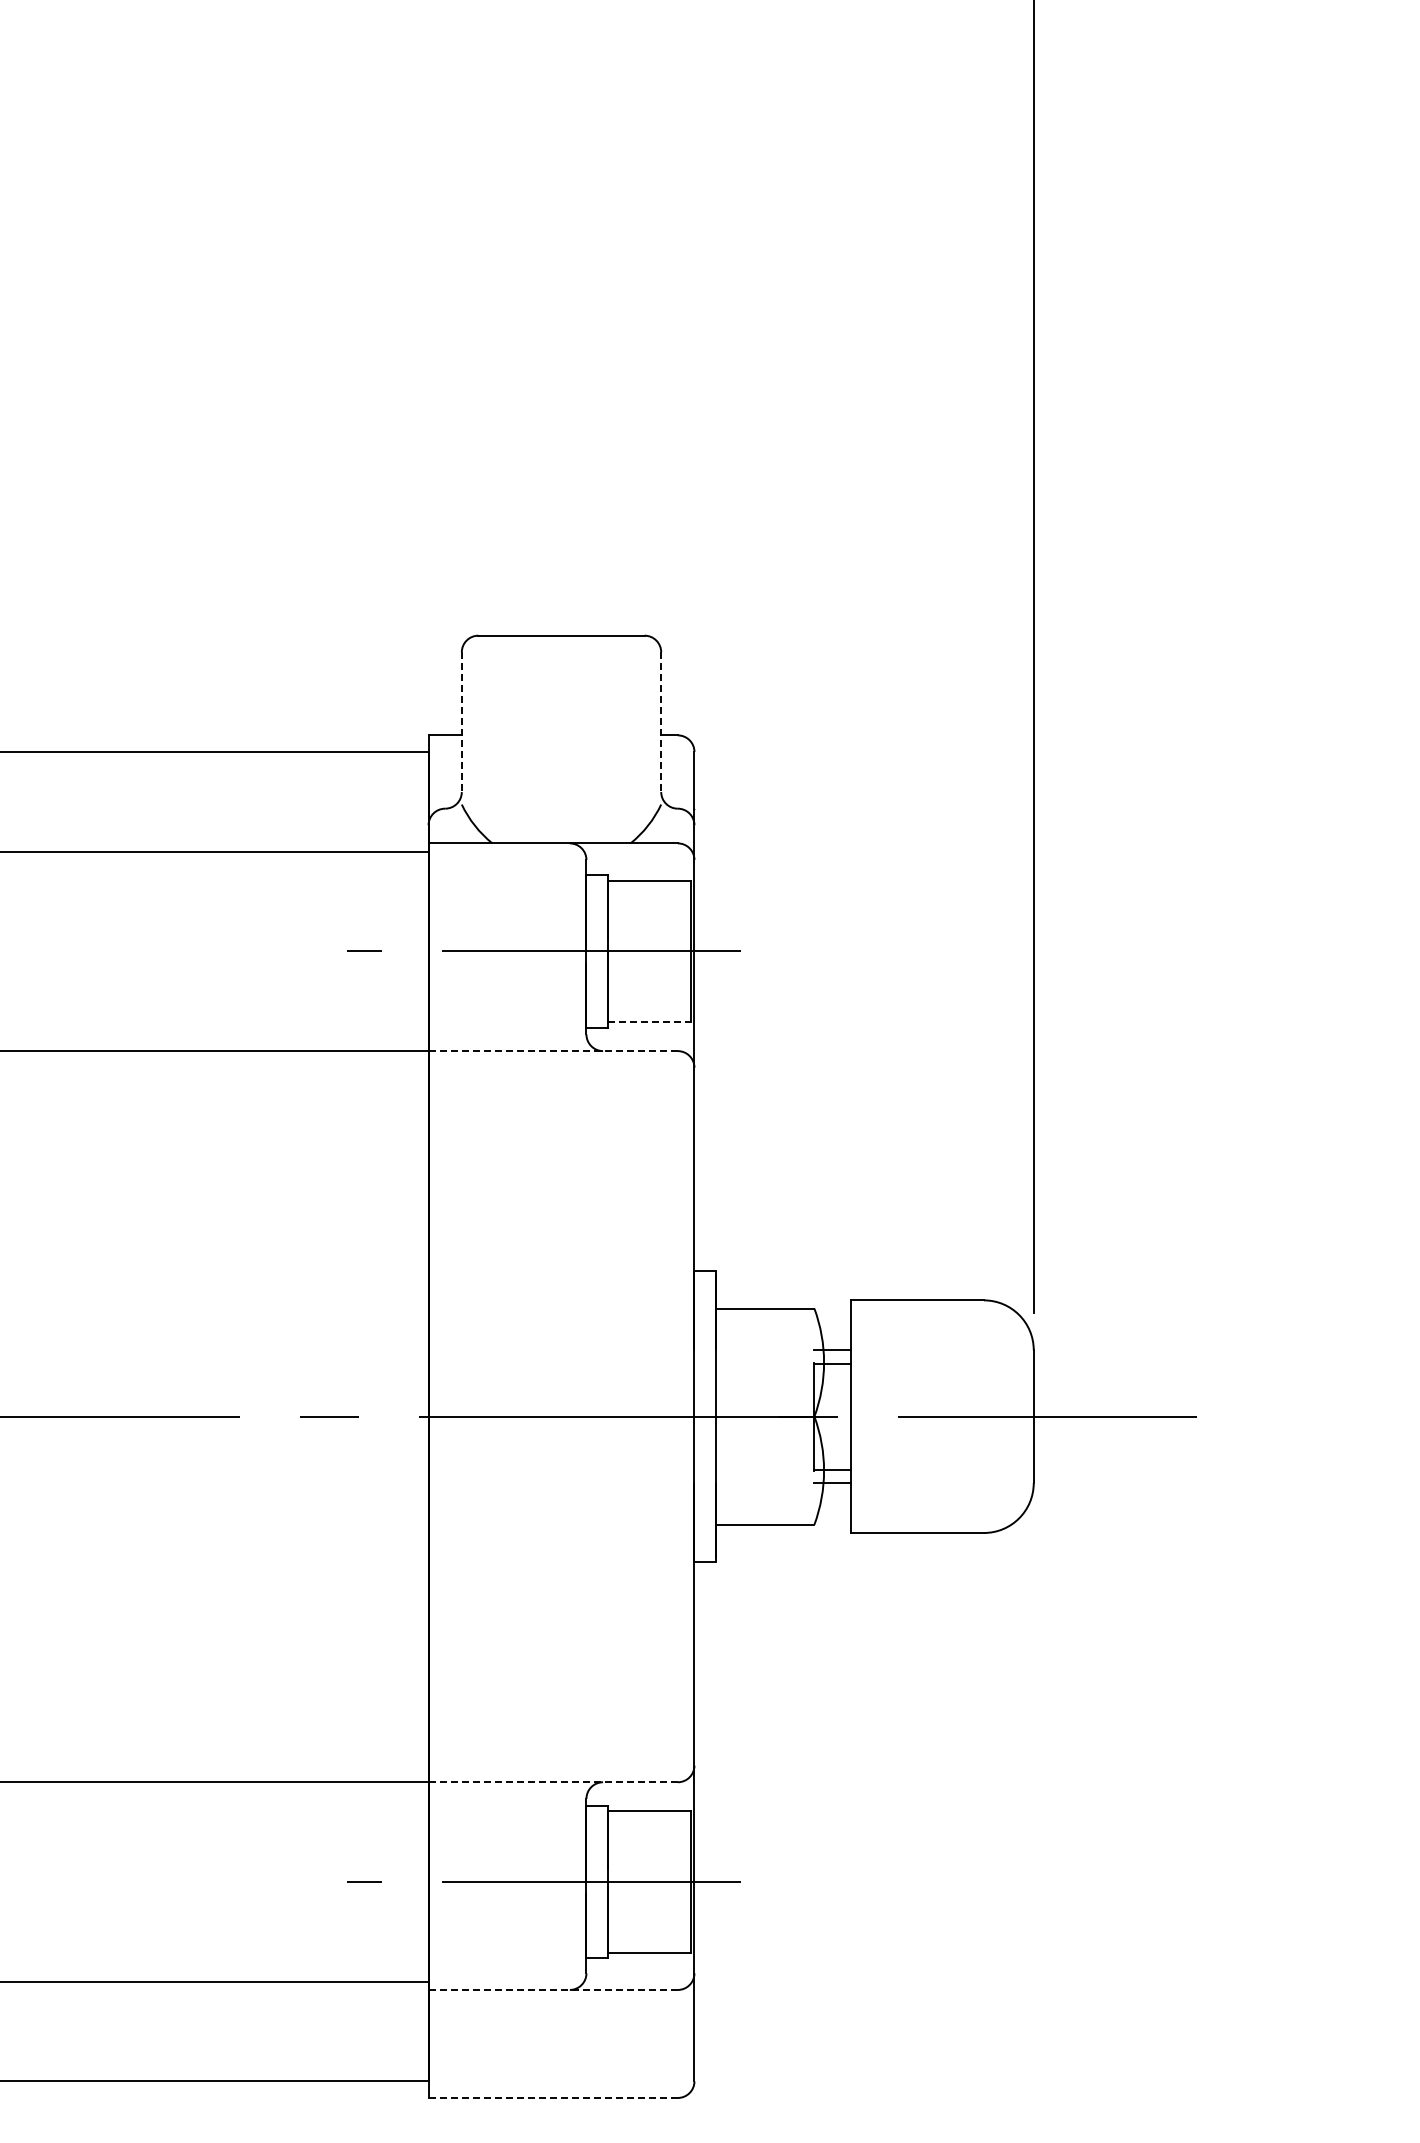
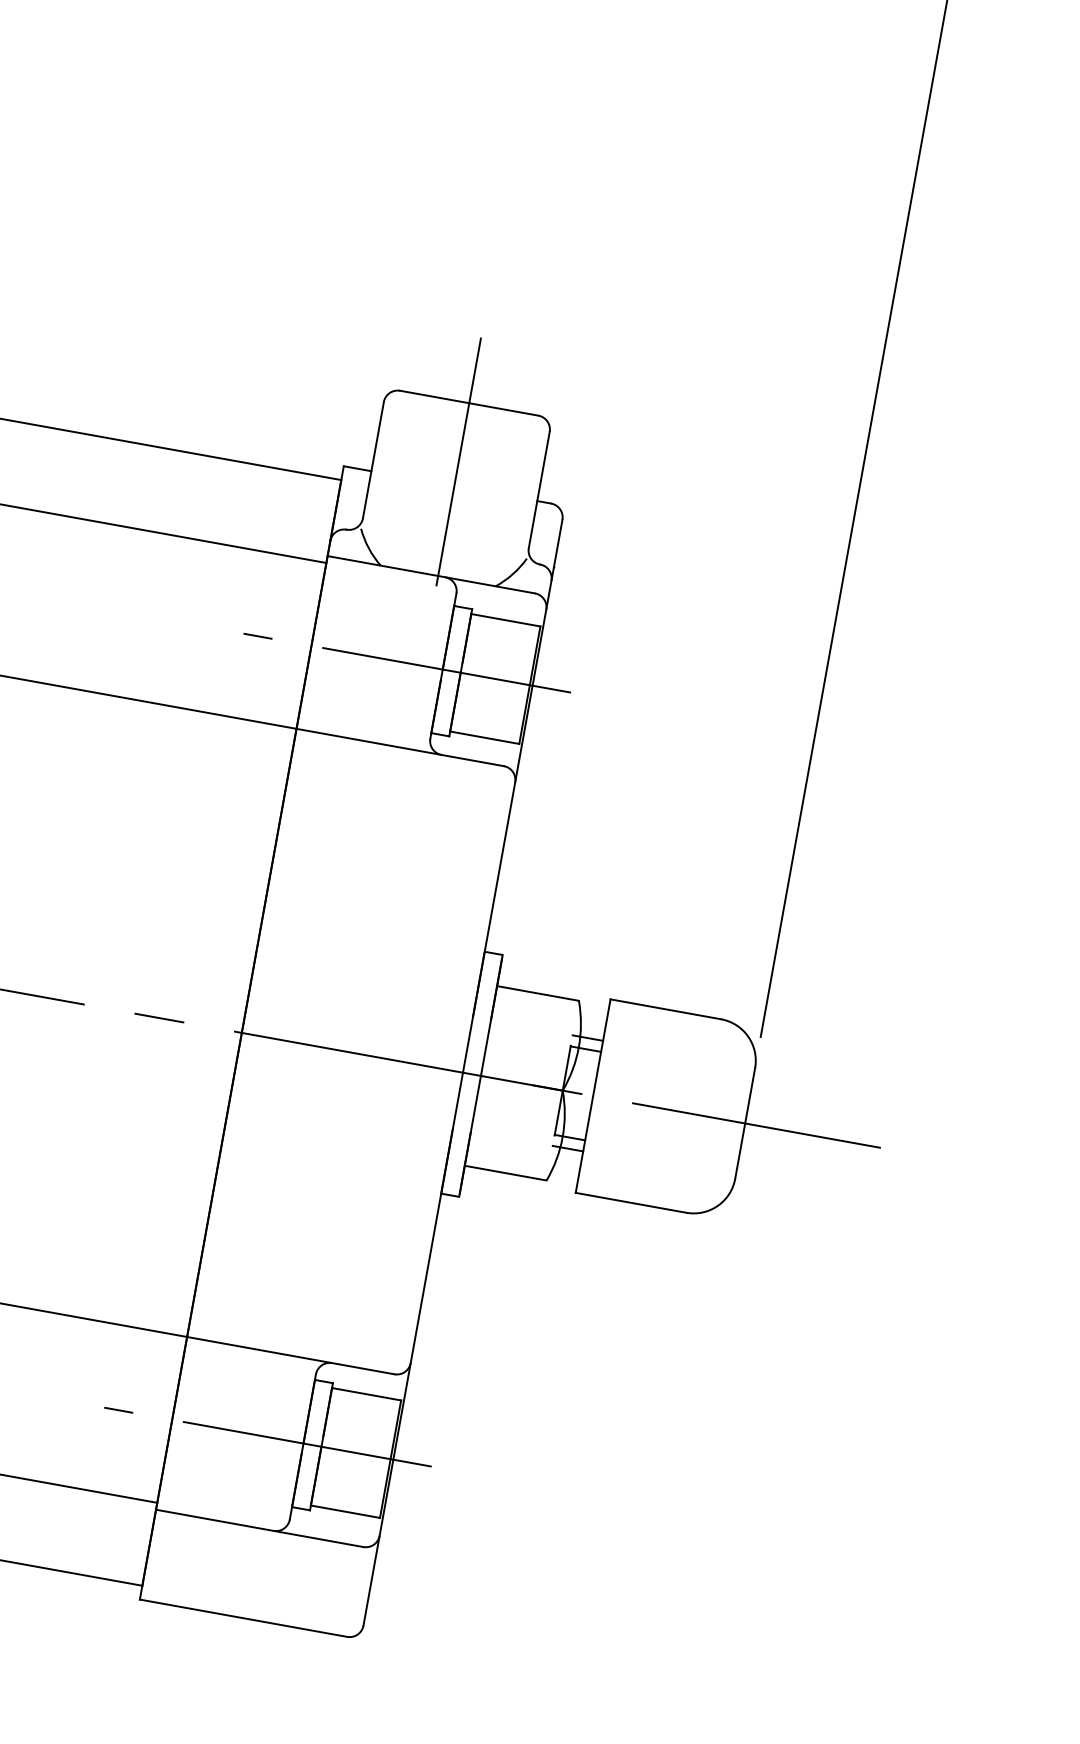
line: (561, 718) -> (456, 472), added
line: (461, 722) -> (373, 460), dashed -> solid
line: (661, 722) -> (539, 490), dashed -> solid
line: (649, 1022) -> (484, 738), dashed -> solid
line: (553, 1051) -> (400, 747), dashed -> solid
line: (553, 1782) -> (290, 1355), dashed -> solid
line: (553, 1989) -> (260, 1528), dashed -> solid
line: (553, 2097) -> (243, 1617), dashed -> solid

